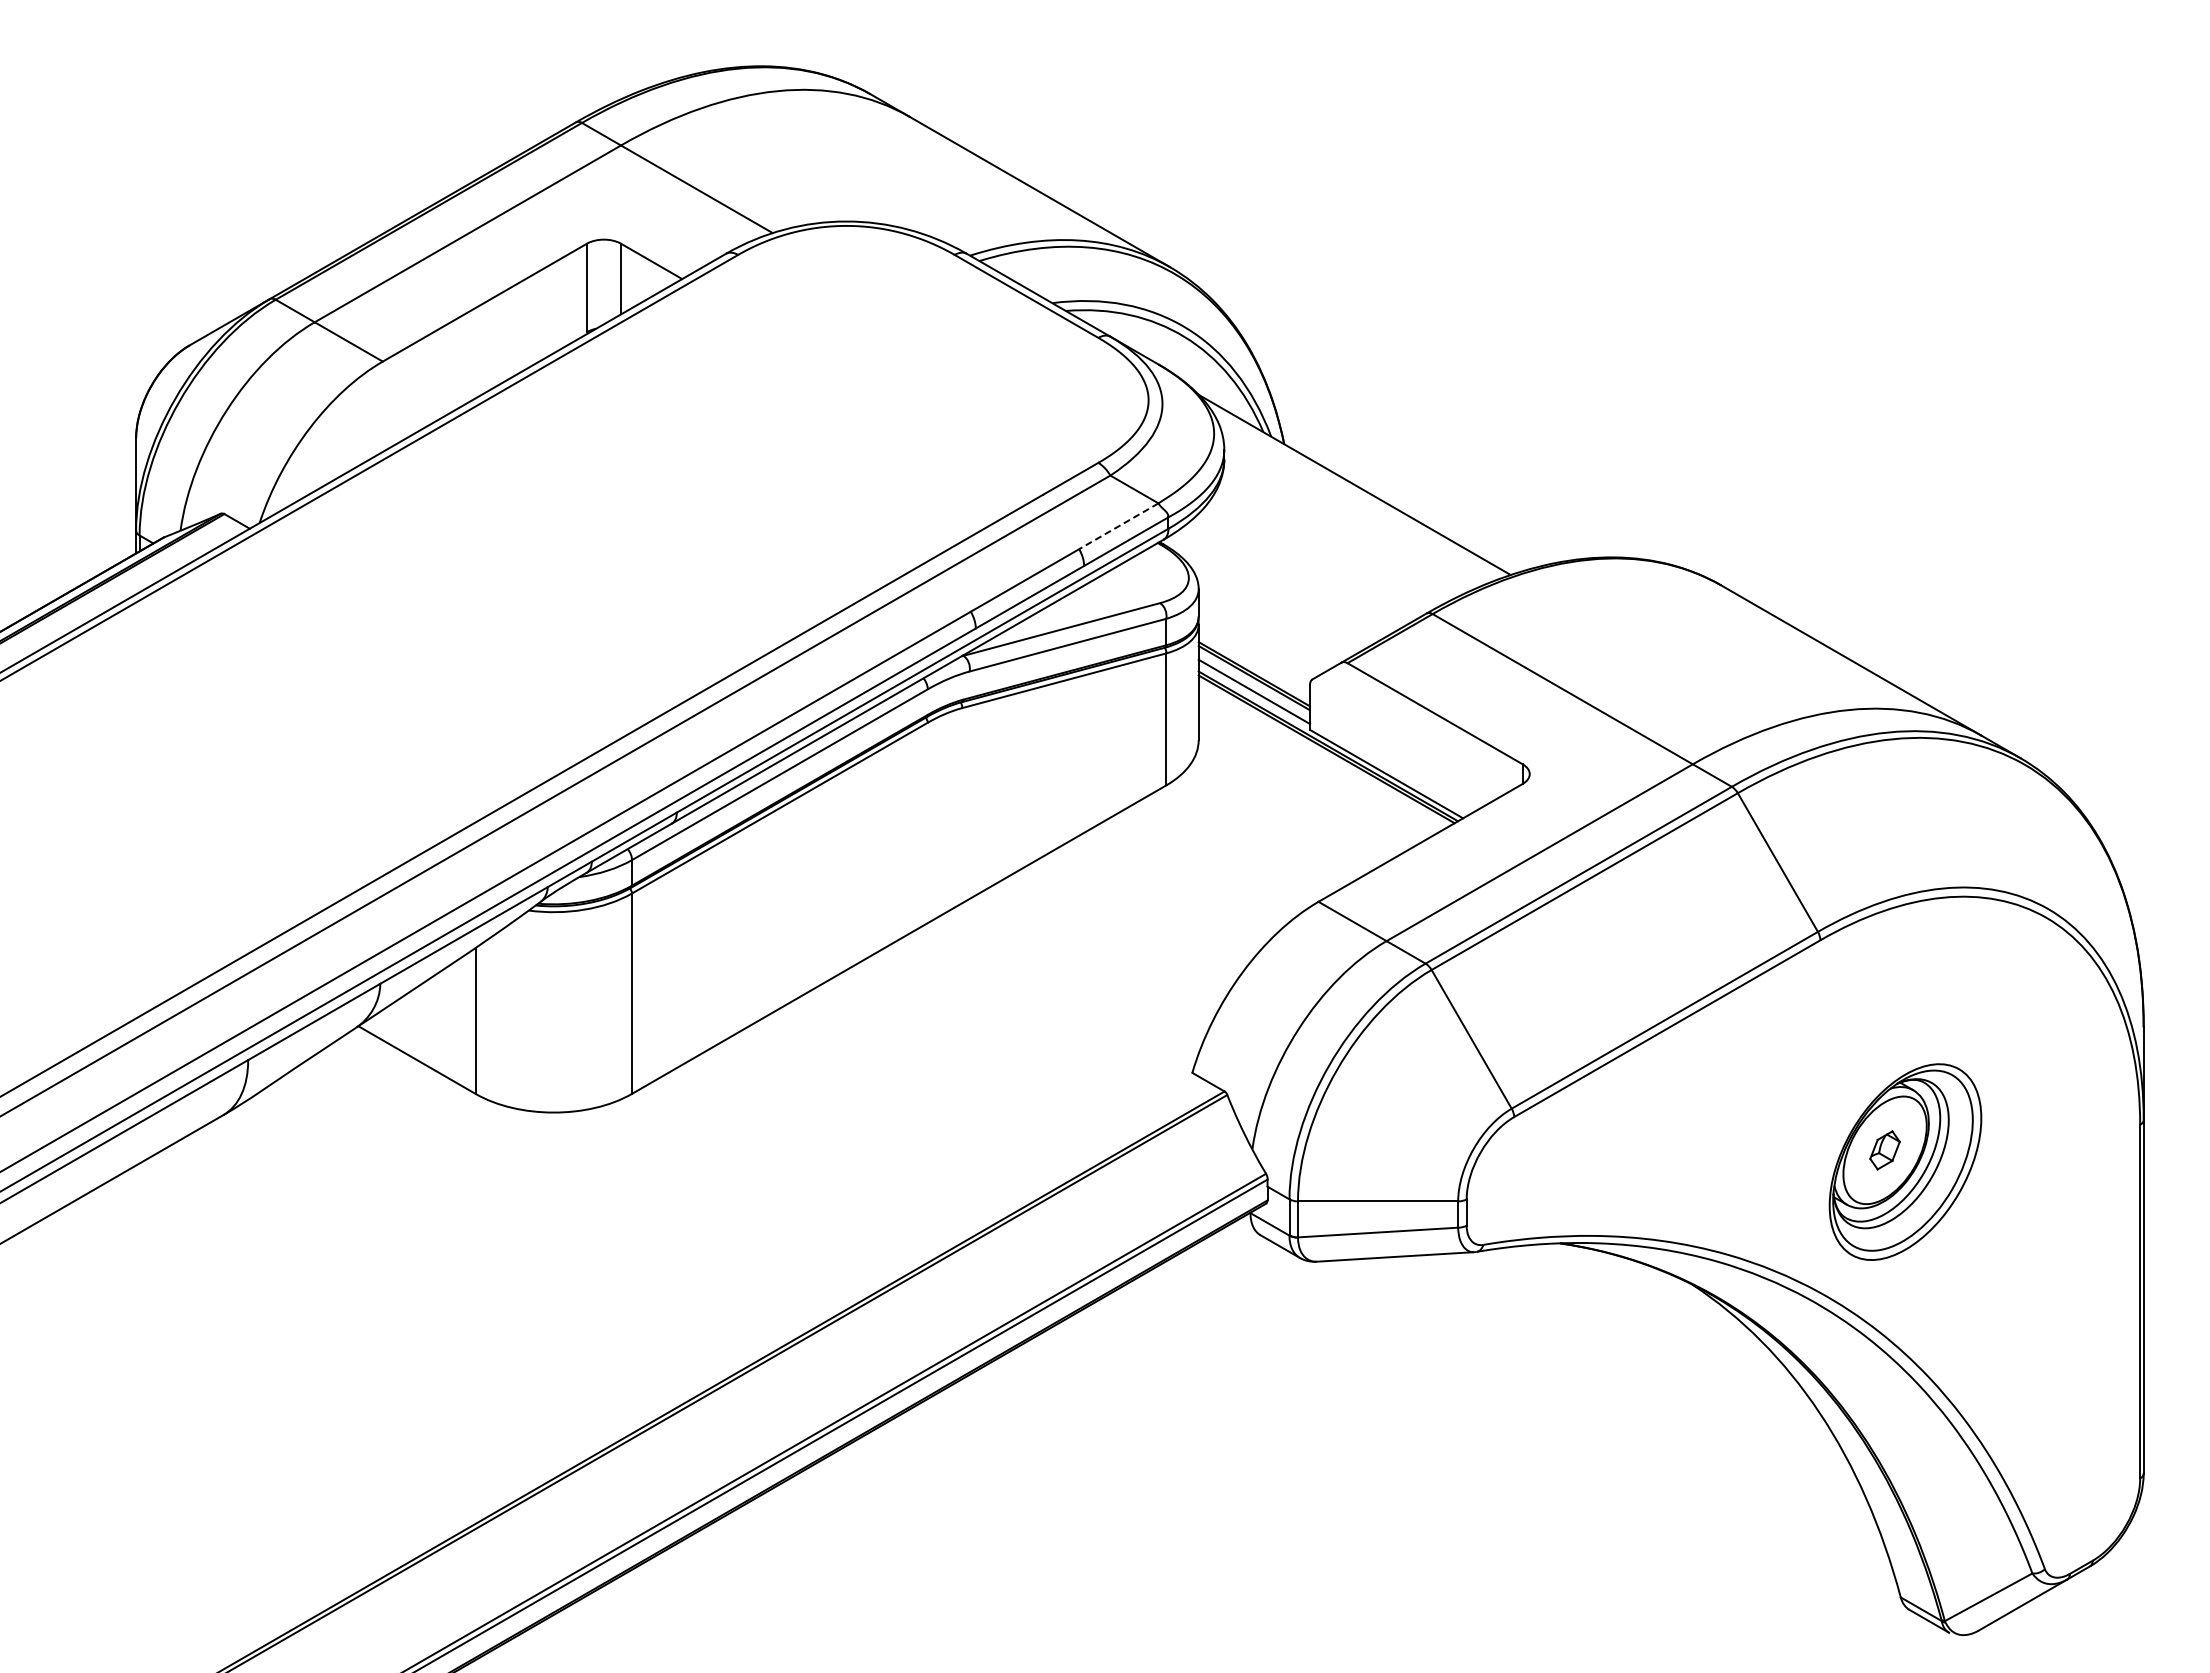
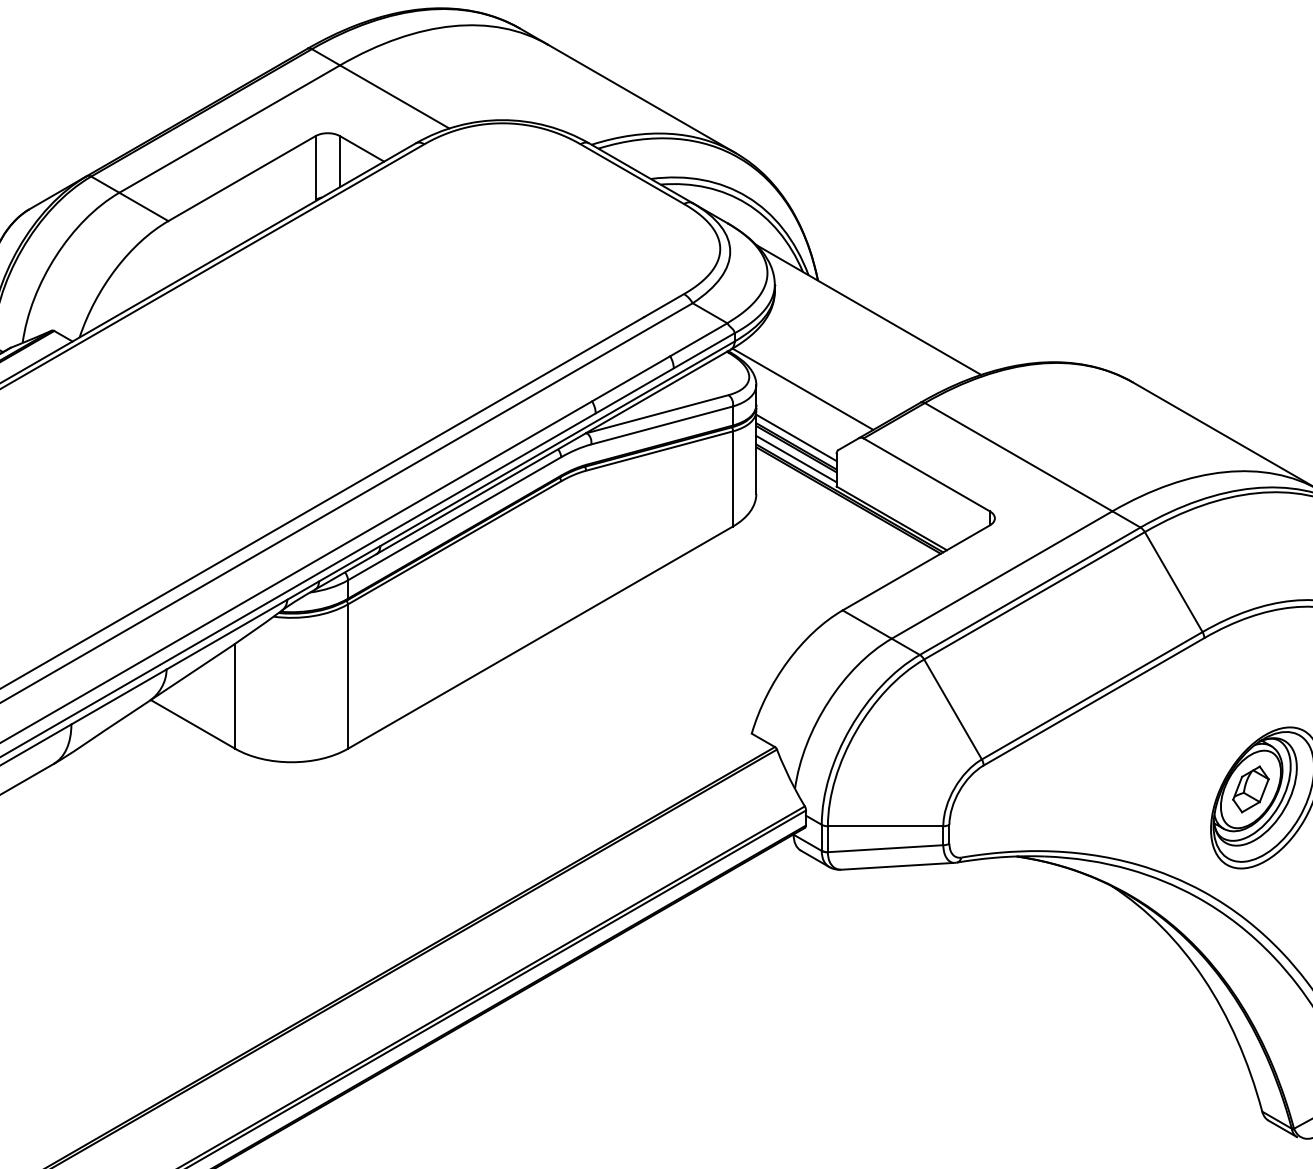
line: (1118, 526) -> (698, 339), dashed -> solid
line: (1263, 594) -> (803, 388), added
line: (1254, 662) -> (796, 437), added
part: (1884, 1150) -> (1250, 789), size x1.67

